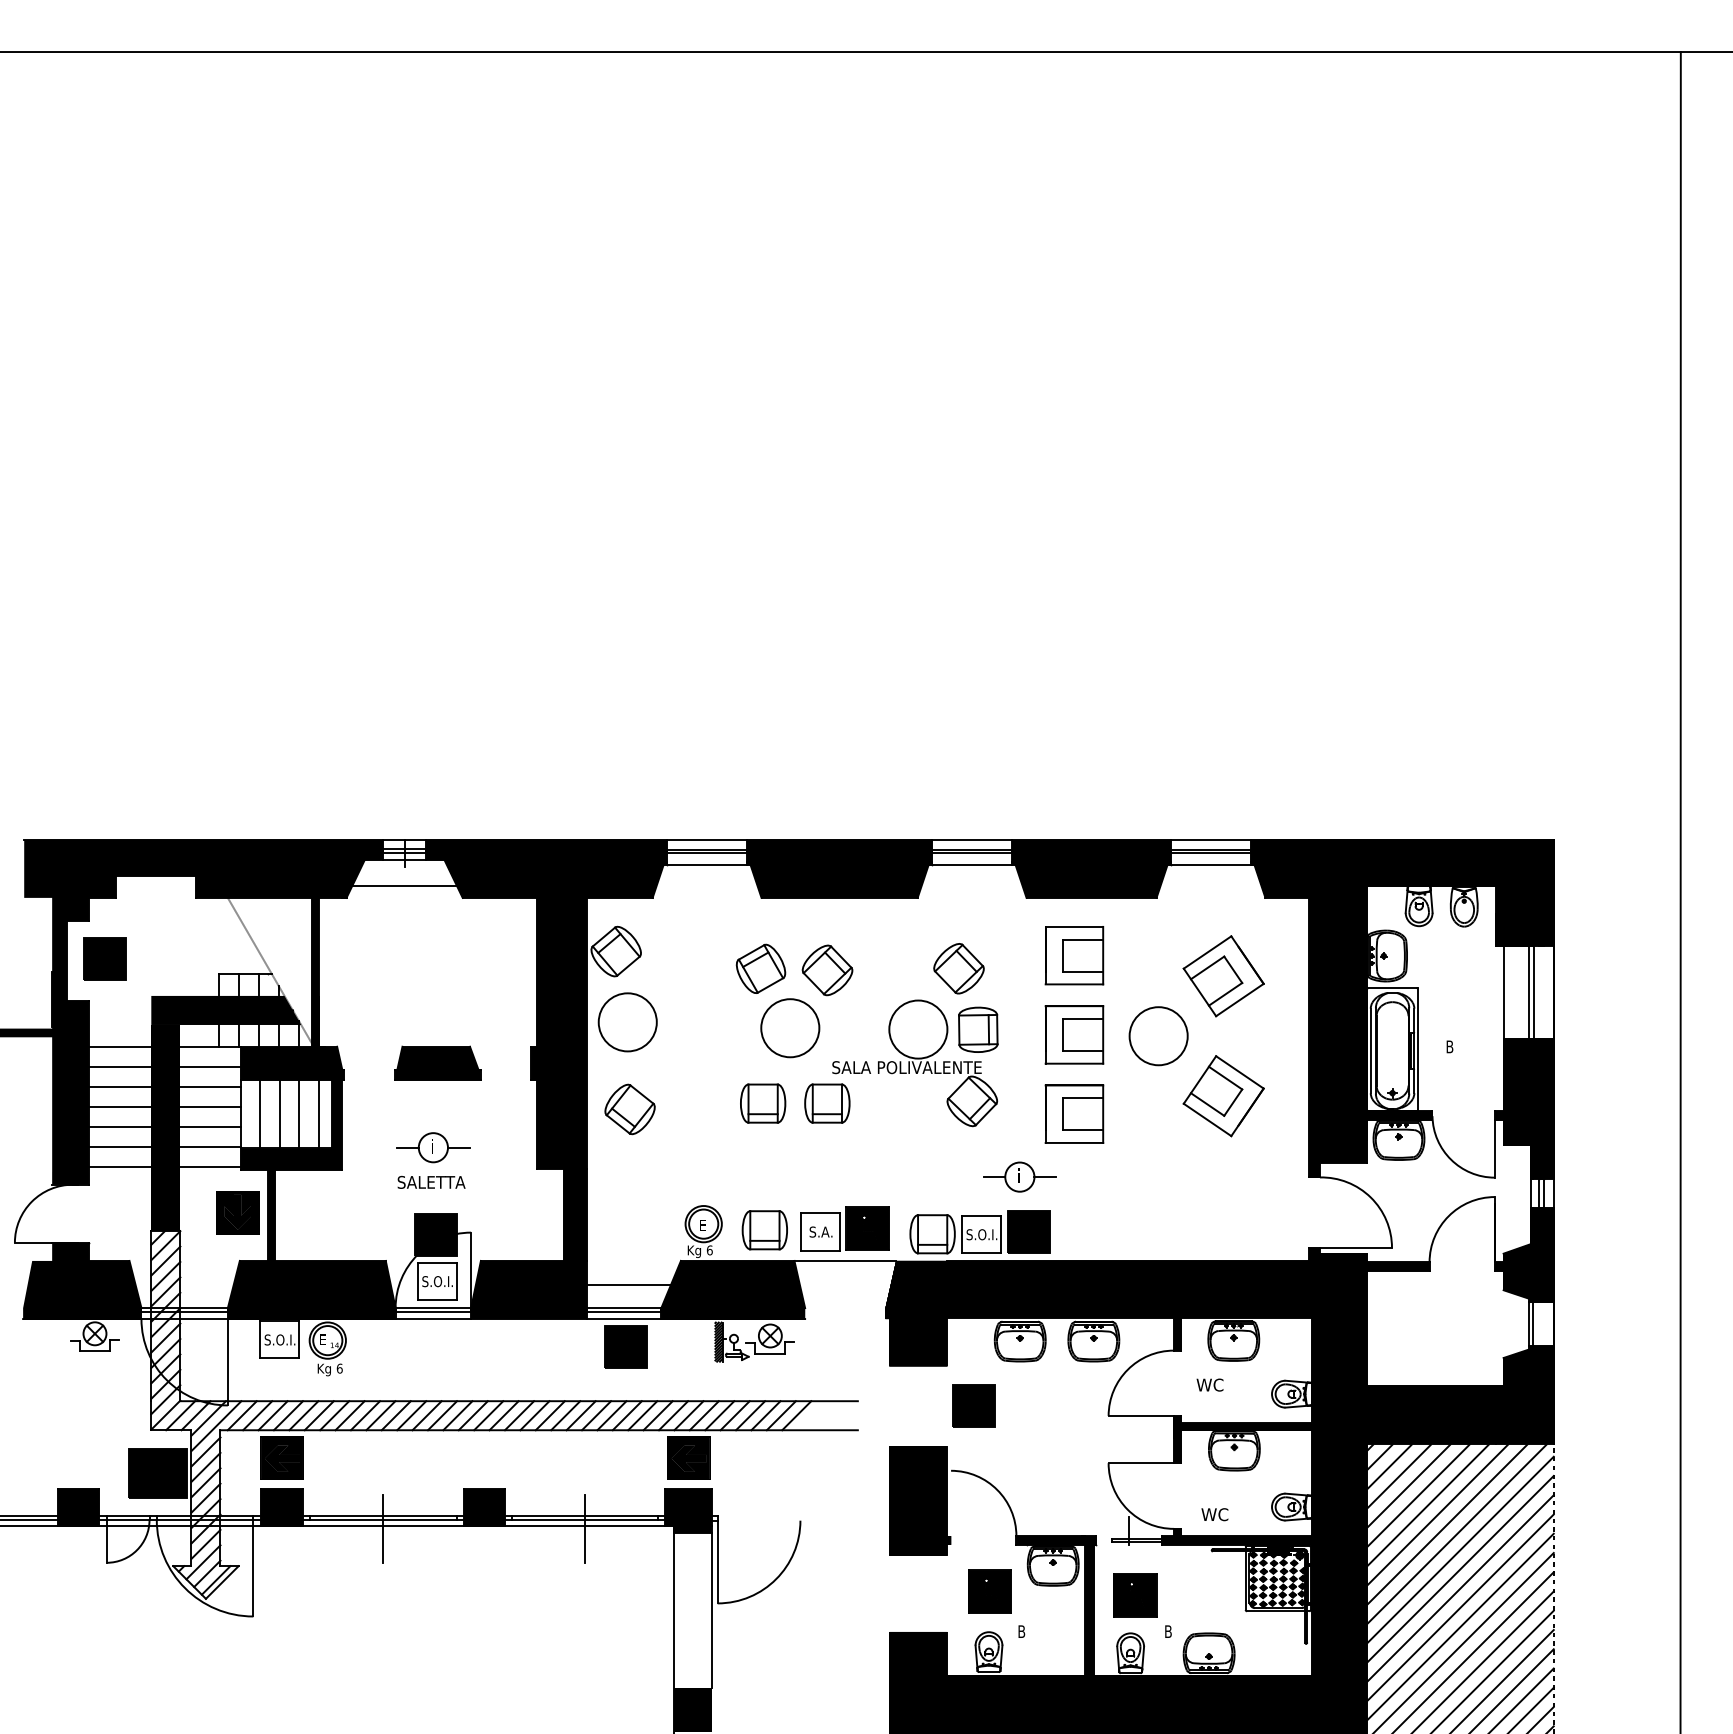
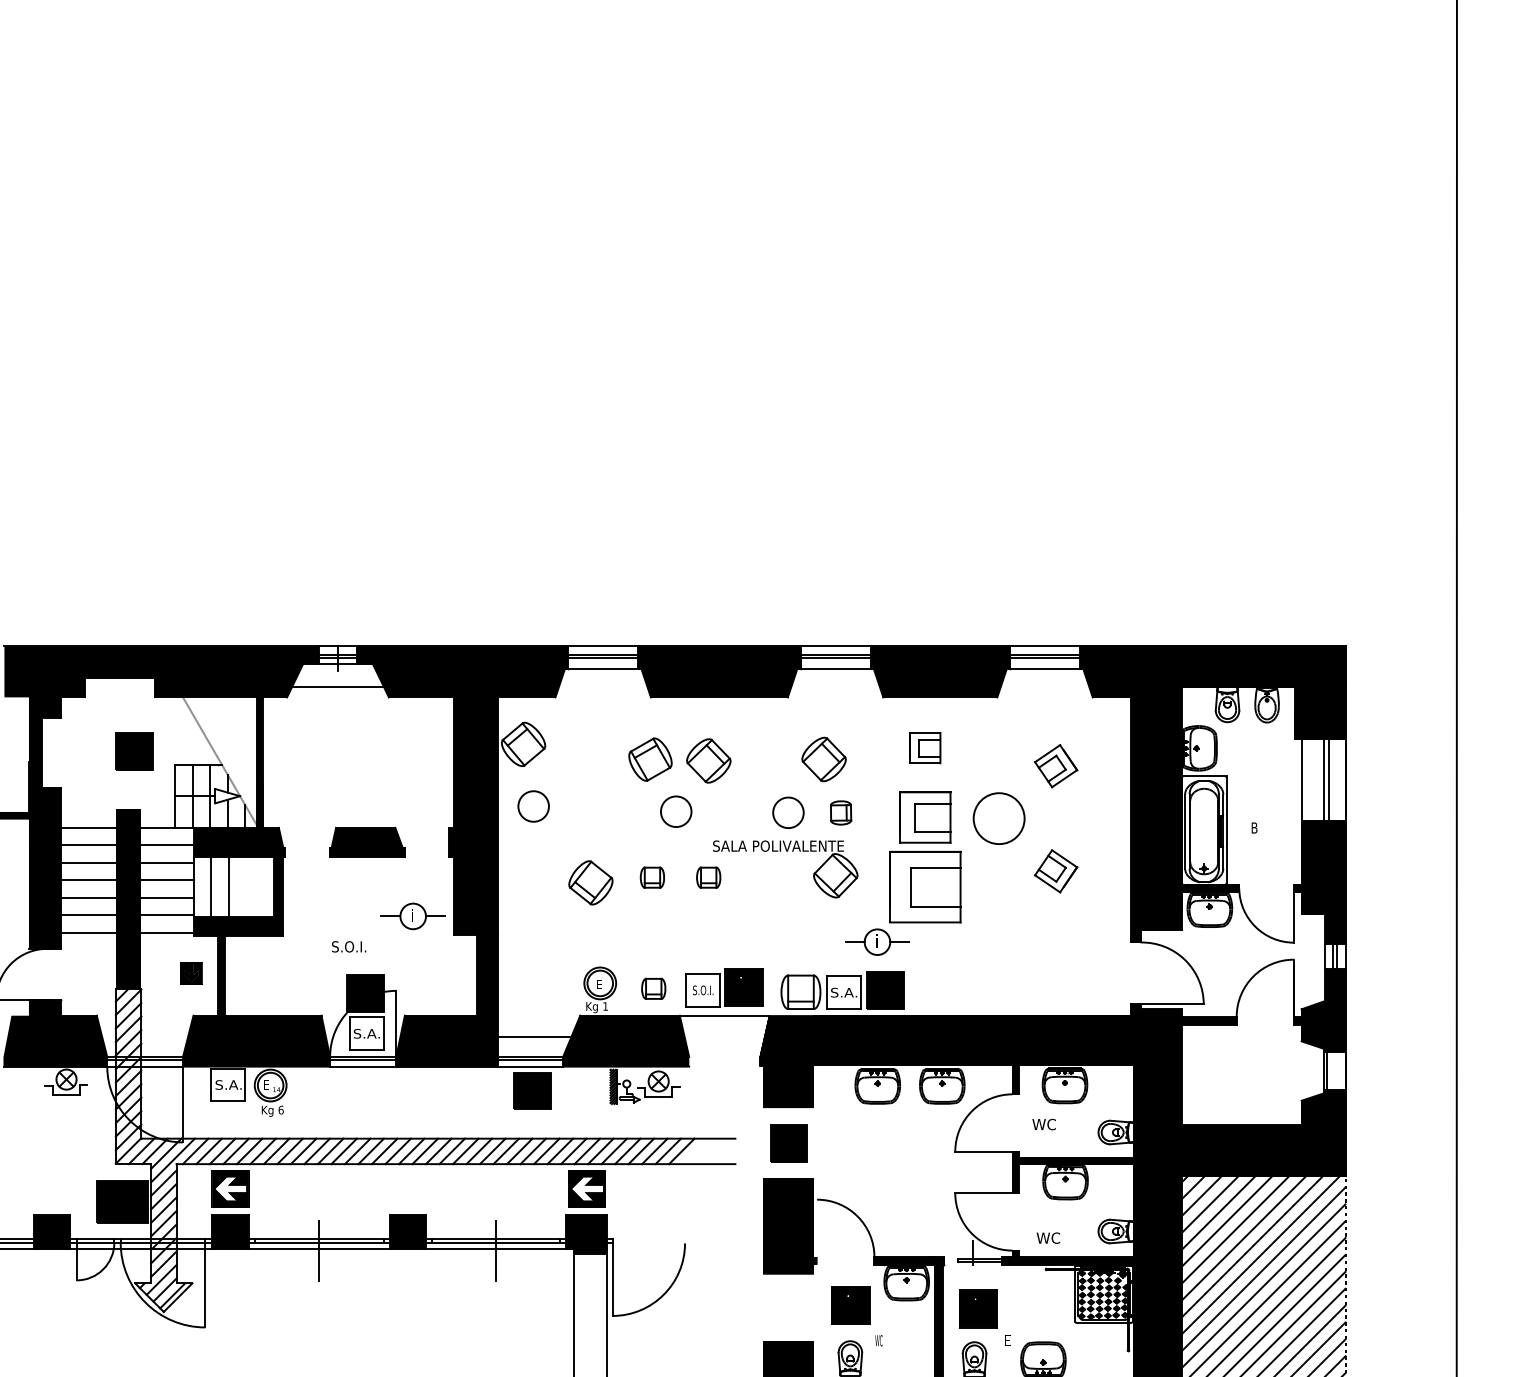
part: (1074, 955) -> (925, 747), size x0.6
part: (104, 958) -> (134, 750), moved
part: (1223, 976) -> (1055, 766), size x0.6
fill: (226, 1009) -> (181, 795), removed
circle: (627, 1022) -> (533, 806), size x0.6
circle: (790, 1028) -> (676, 811), size x0.6
circle: (918, 1029) -> (788, 812), size x0.6
part: (978, 1029) -> (841, 812), size x0.6
part: (1223, 1096) -> (1055, 871), size x0.6
part: (763, 1103) -> (652, 877), size x0.6
part: (827, 1103) -> (708, 877), size x0.6
part: (629, 1109) -> (590, 882), moved
part: (1074, 1113) -> (925, 886), size x1.4
line: (299, 1114) -> (245, 887), removed
line: (319, 1114) -> (263, 887), removed
part: (433, 1147) -> (413, 916), moved
text: (435, 1181) -> (365, 946), SALETTA -> S.O.I.
part: (237, 1212) -> (191, 973), size x0.6
part: (764, 1230) -> (653, 989), size x0.6
text: (820, 1231) -> (702, 989), S.A. -> S.O.I.
text: (981, 1234) -> (843, 992), S.O.I. -> S.A.
text: (709, 1250) -> (605, 1006), 6 -> 1
text: (437, 1281) -> (366, 1033), S.O.I. -> S.A.
text: (279, 1339) -> (228, 1084), S.O.I. -> S.A.
part: (973, 1405) -> (788, 1142), moved
fill: (282, 1458) -> (230, 1188), removed
fill: (688, 1458) -> (586, 1188), removed
text: (1021, 1631) -> (878, 1340), B -> WC
text: (1168, 1631) -> (1007, 1340), B -> E

